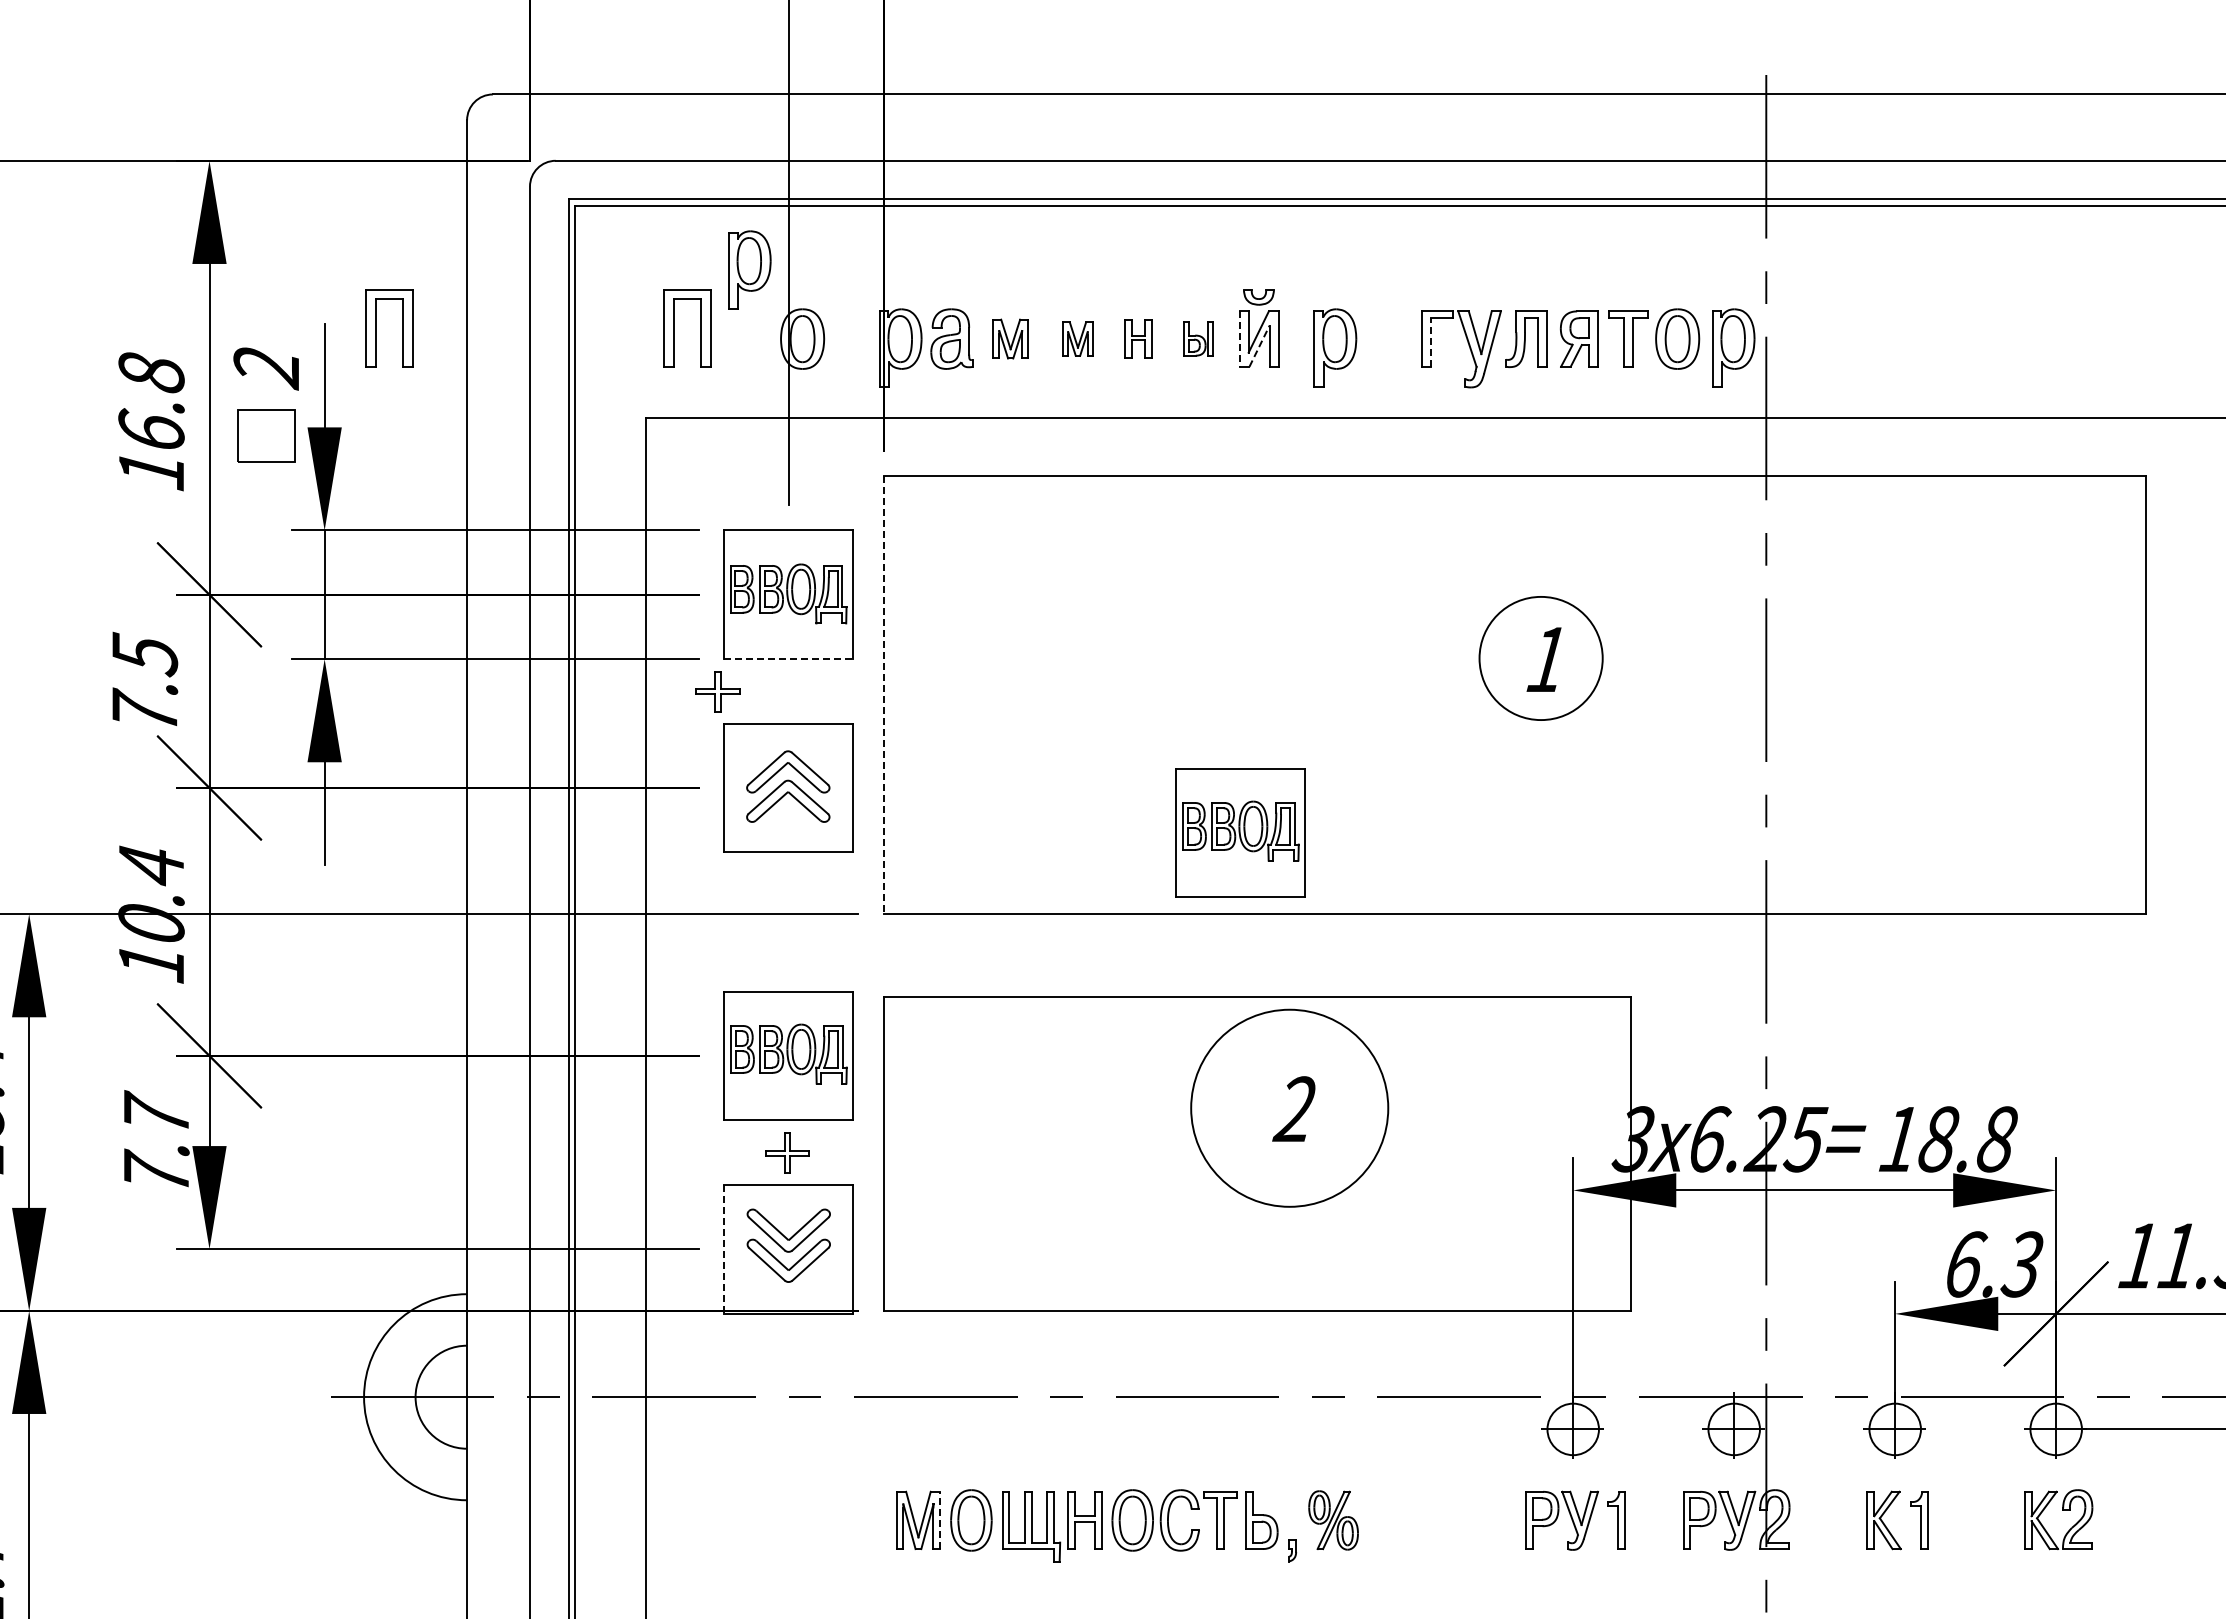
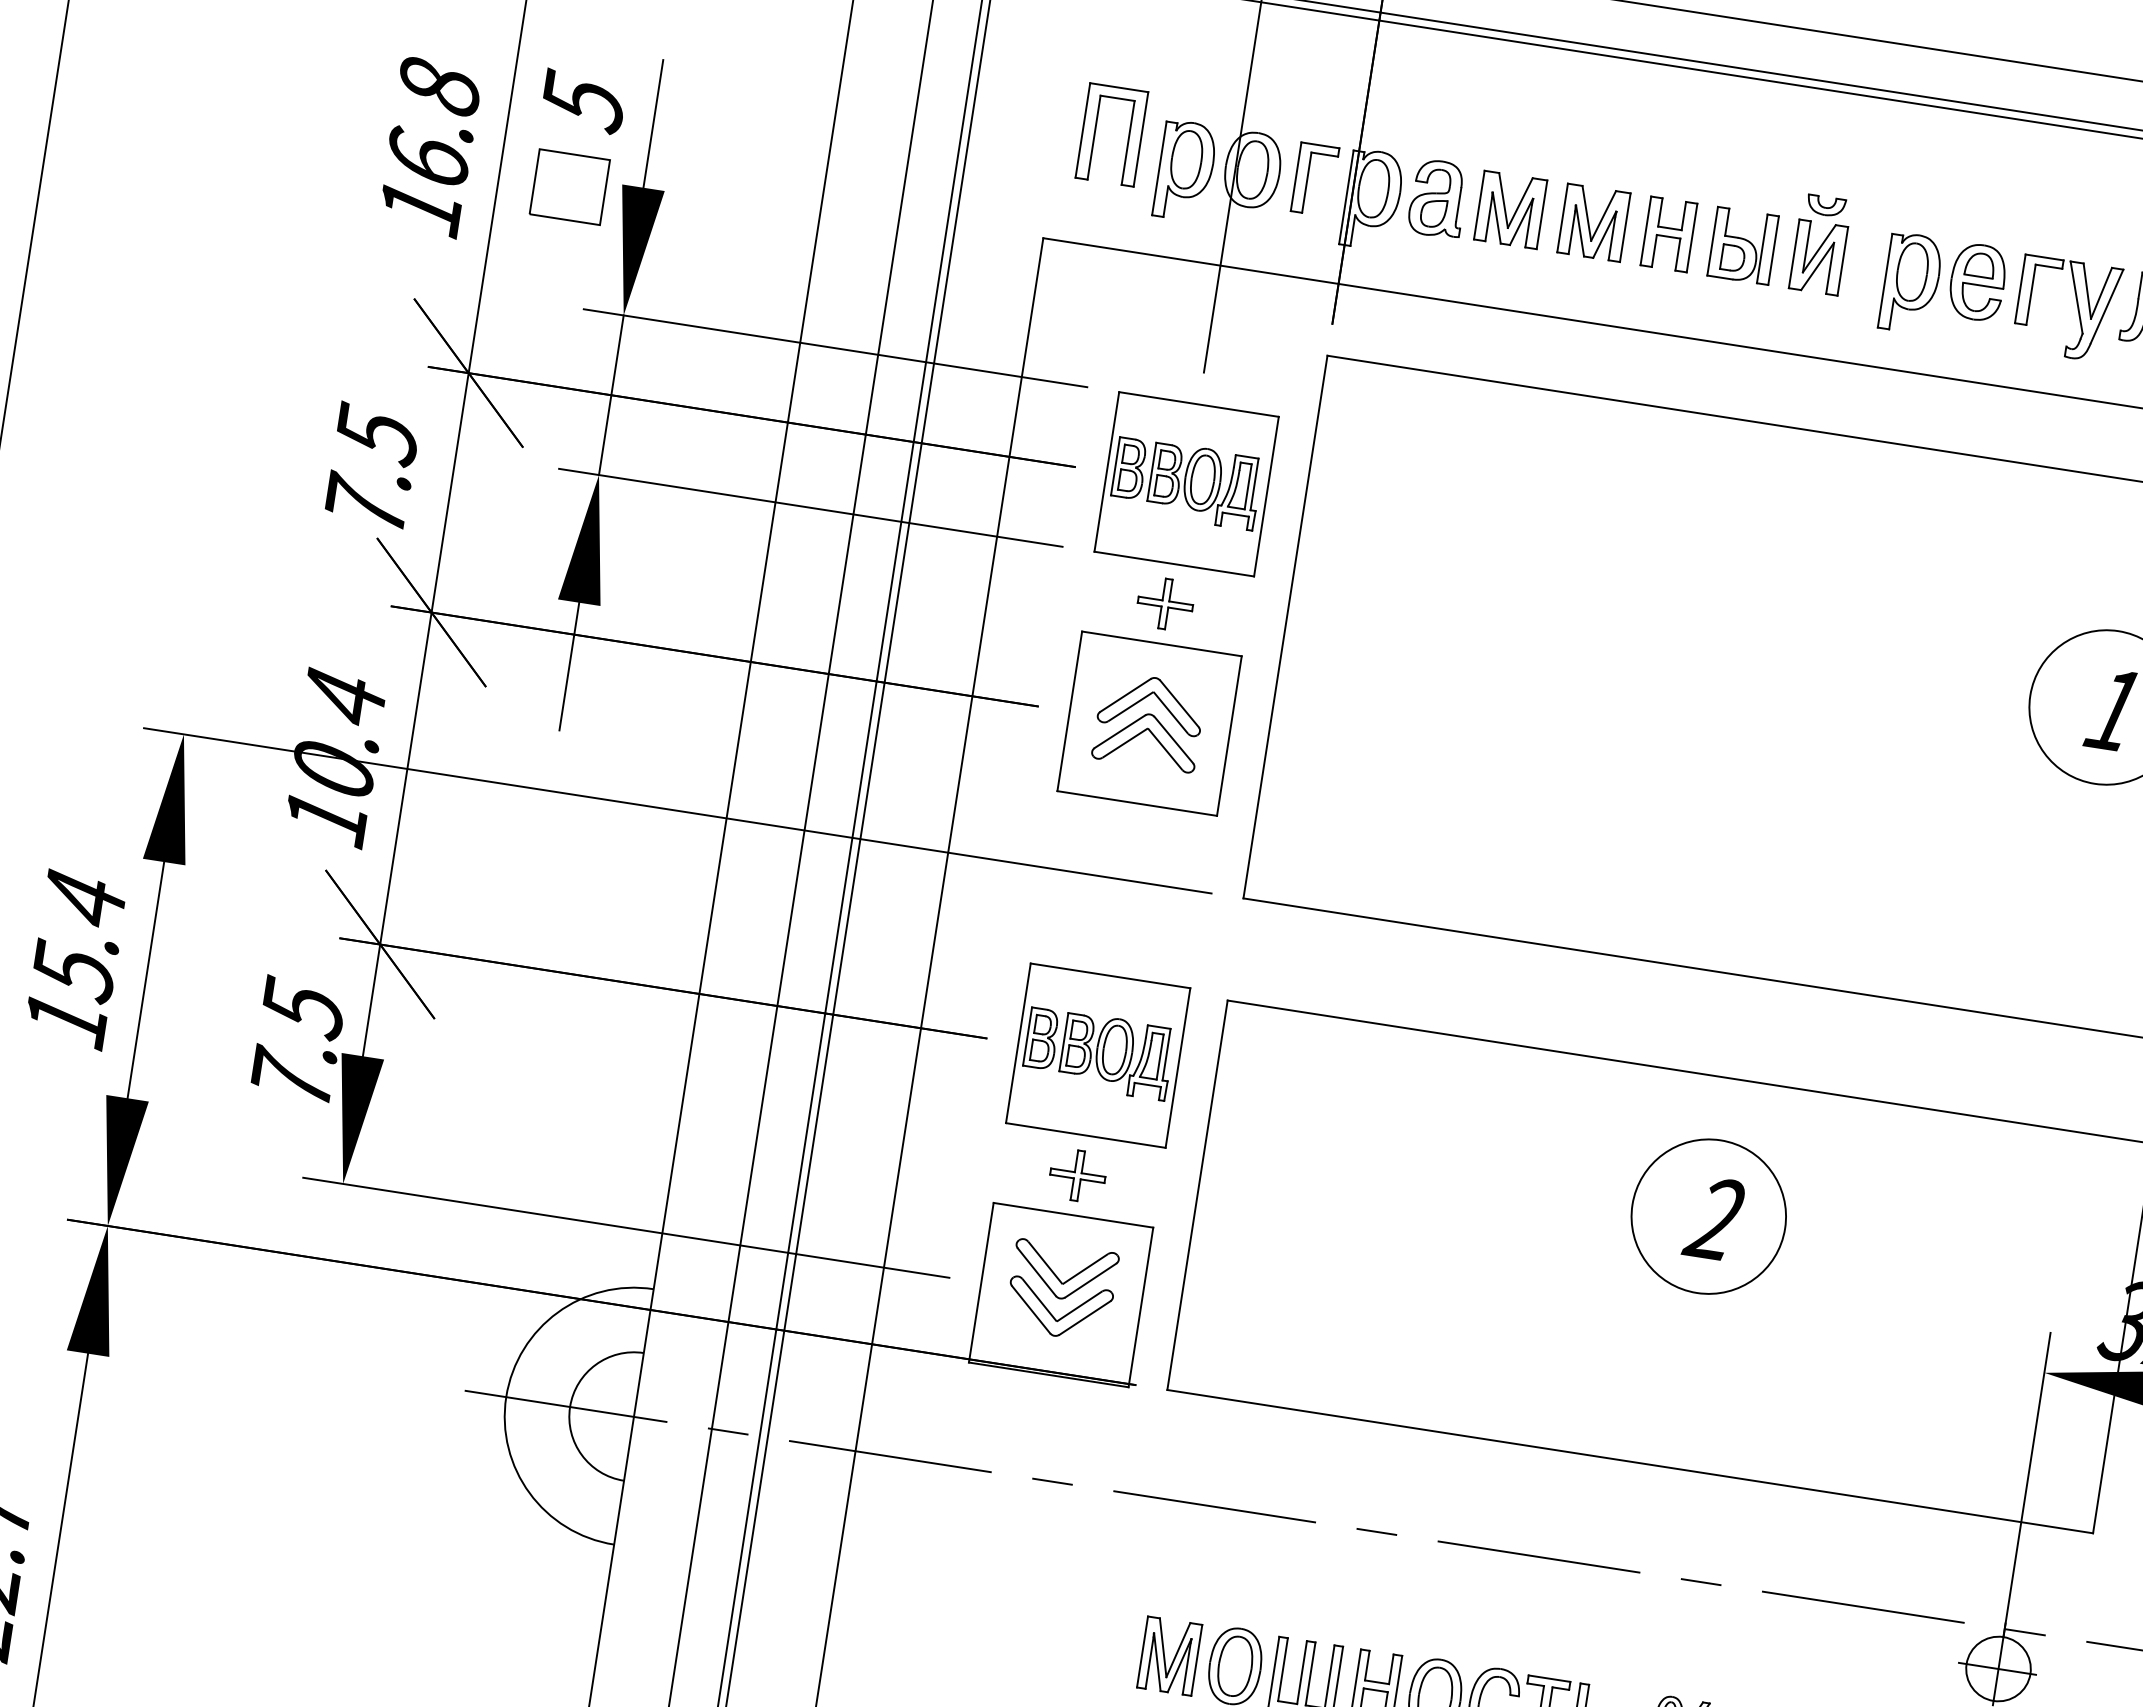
part: (749, 269) -> (1185, 170), moved
part: (376, 328) -> (726, 75), removed
part: (852, 338) -> (1314, 178), added
part: (1010, 338) -> (1510, 209), size x1.43
part: (1077, 338) -> (1593, 222), size x1.67
part: (1138, 338) -> (1669, 233), size x1.43
part: (1198, 338) -> (1743, 245), size x1.67
part: (1387, 338) -> (1977, 281), added
line: (1239, 339) -> (1794, 254), dashed -> solid
line: (1431, 342) -> (2031, 294), dashed -> solid
line: (1259, 346) -> (1817, 266), dashed -> solid
text: (266, 367) -> (582, 102), 2 -> 5
line: (789, 659) -> (1175, 564), dashed -> solid
part: (717, 691) -> (1165, 603), moved
line: (884, 695) -> (1285, 627), dashed -> solid
part: (1240, 832) -> (1700, 865), removed
circle: (1289, 1107) -> (1708, 1215), size x0.62
text: (156, 1114) -> (303, 1006), 7.7 -> 7.5
line: (724, 1249) -> (981, 1283), dashed -> solid
line: (940, 1520) -> (1196, 1660), dashed -> solid

